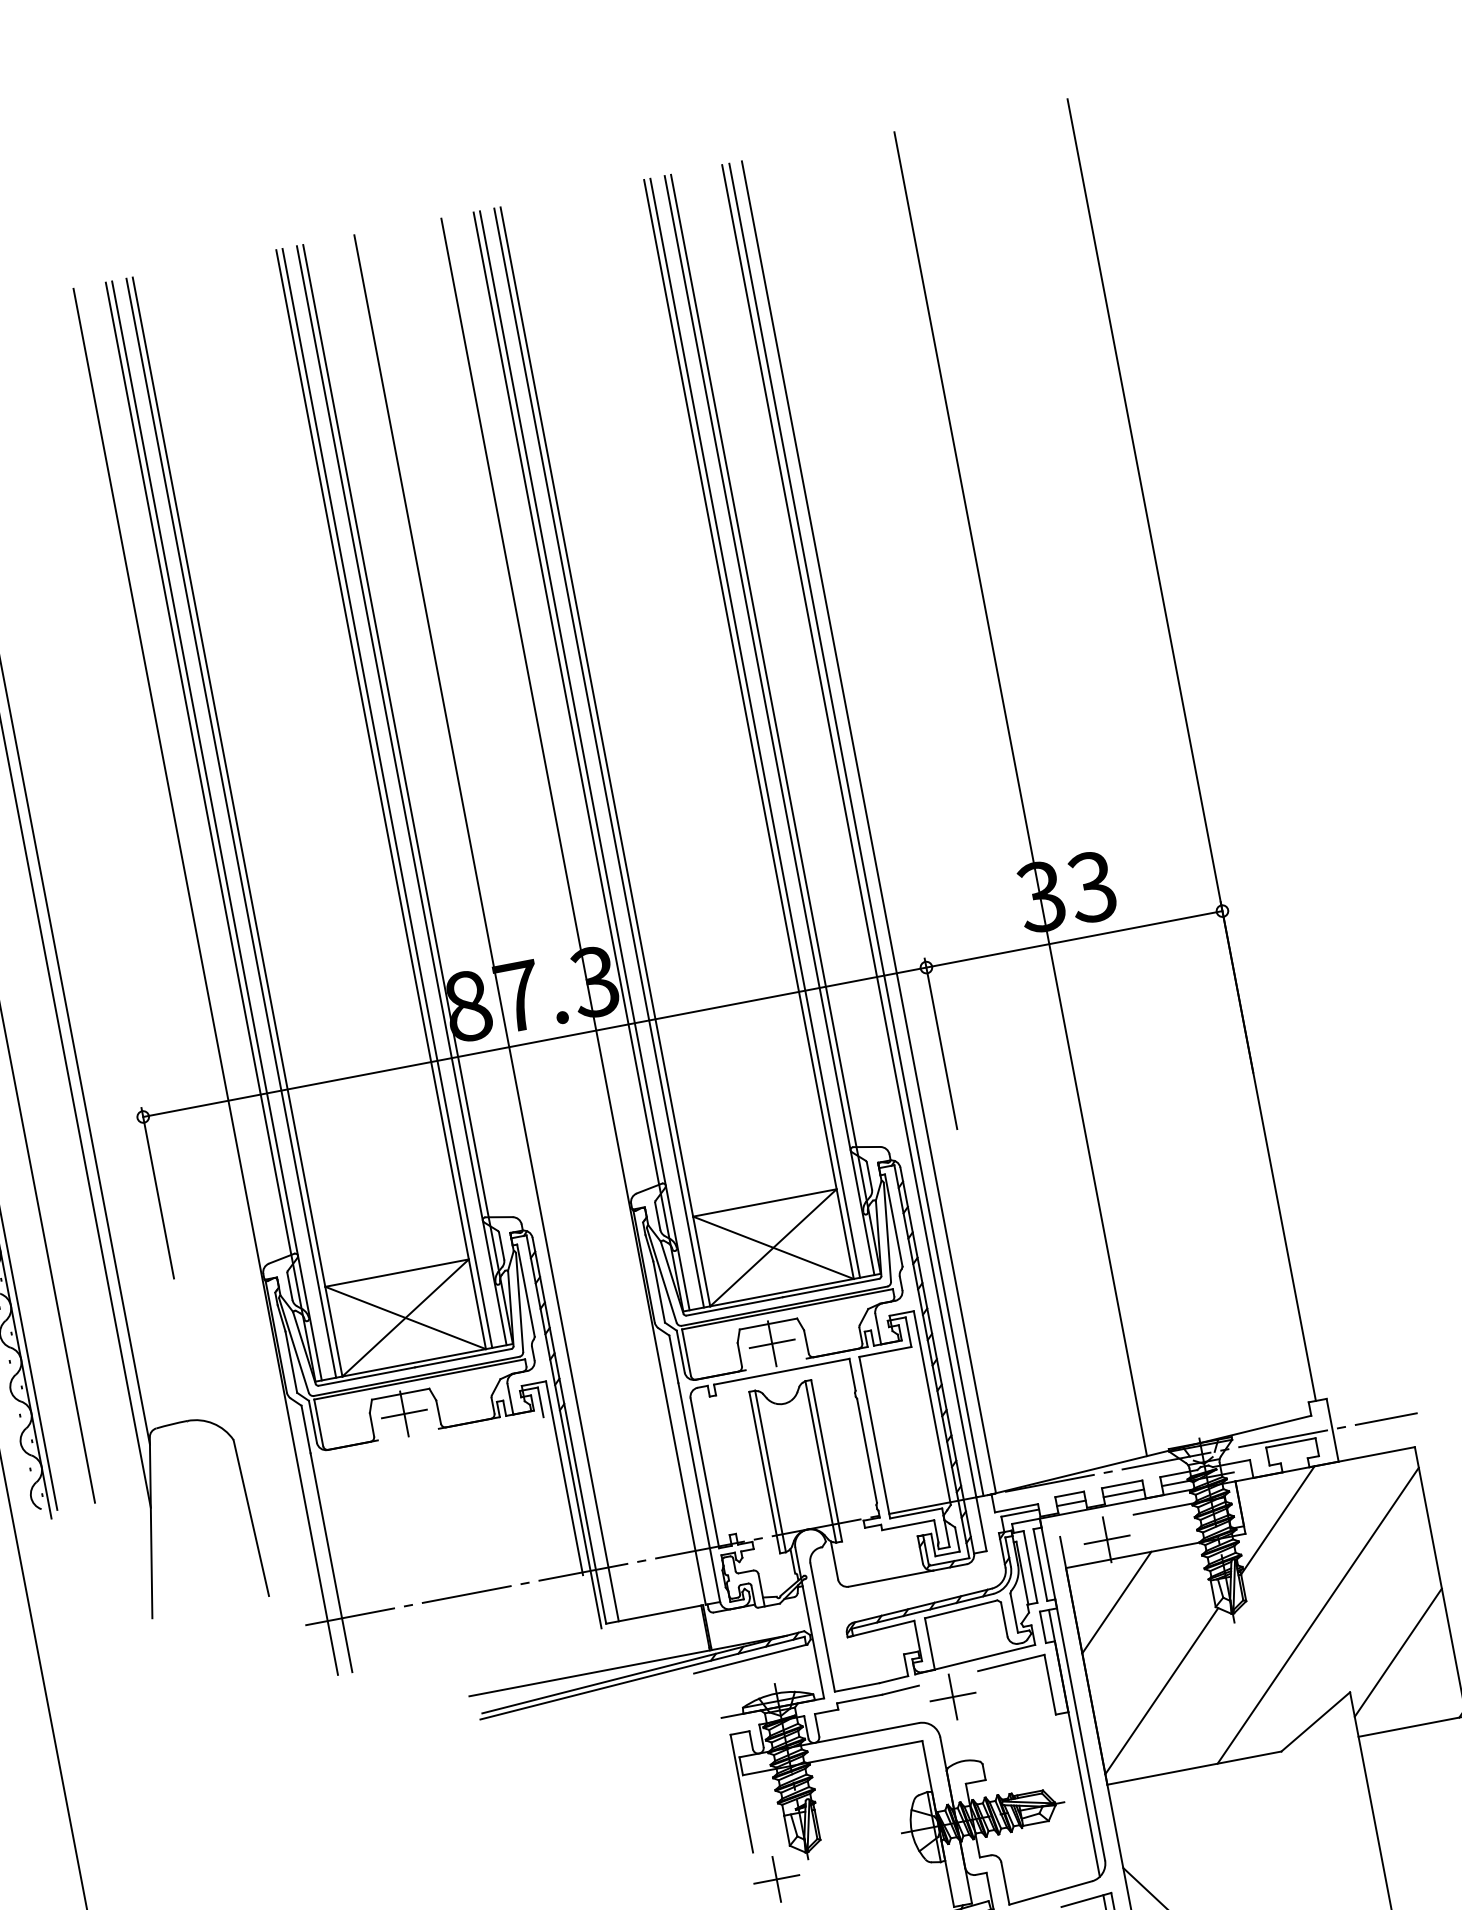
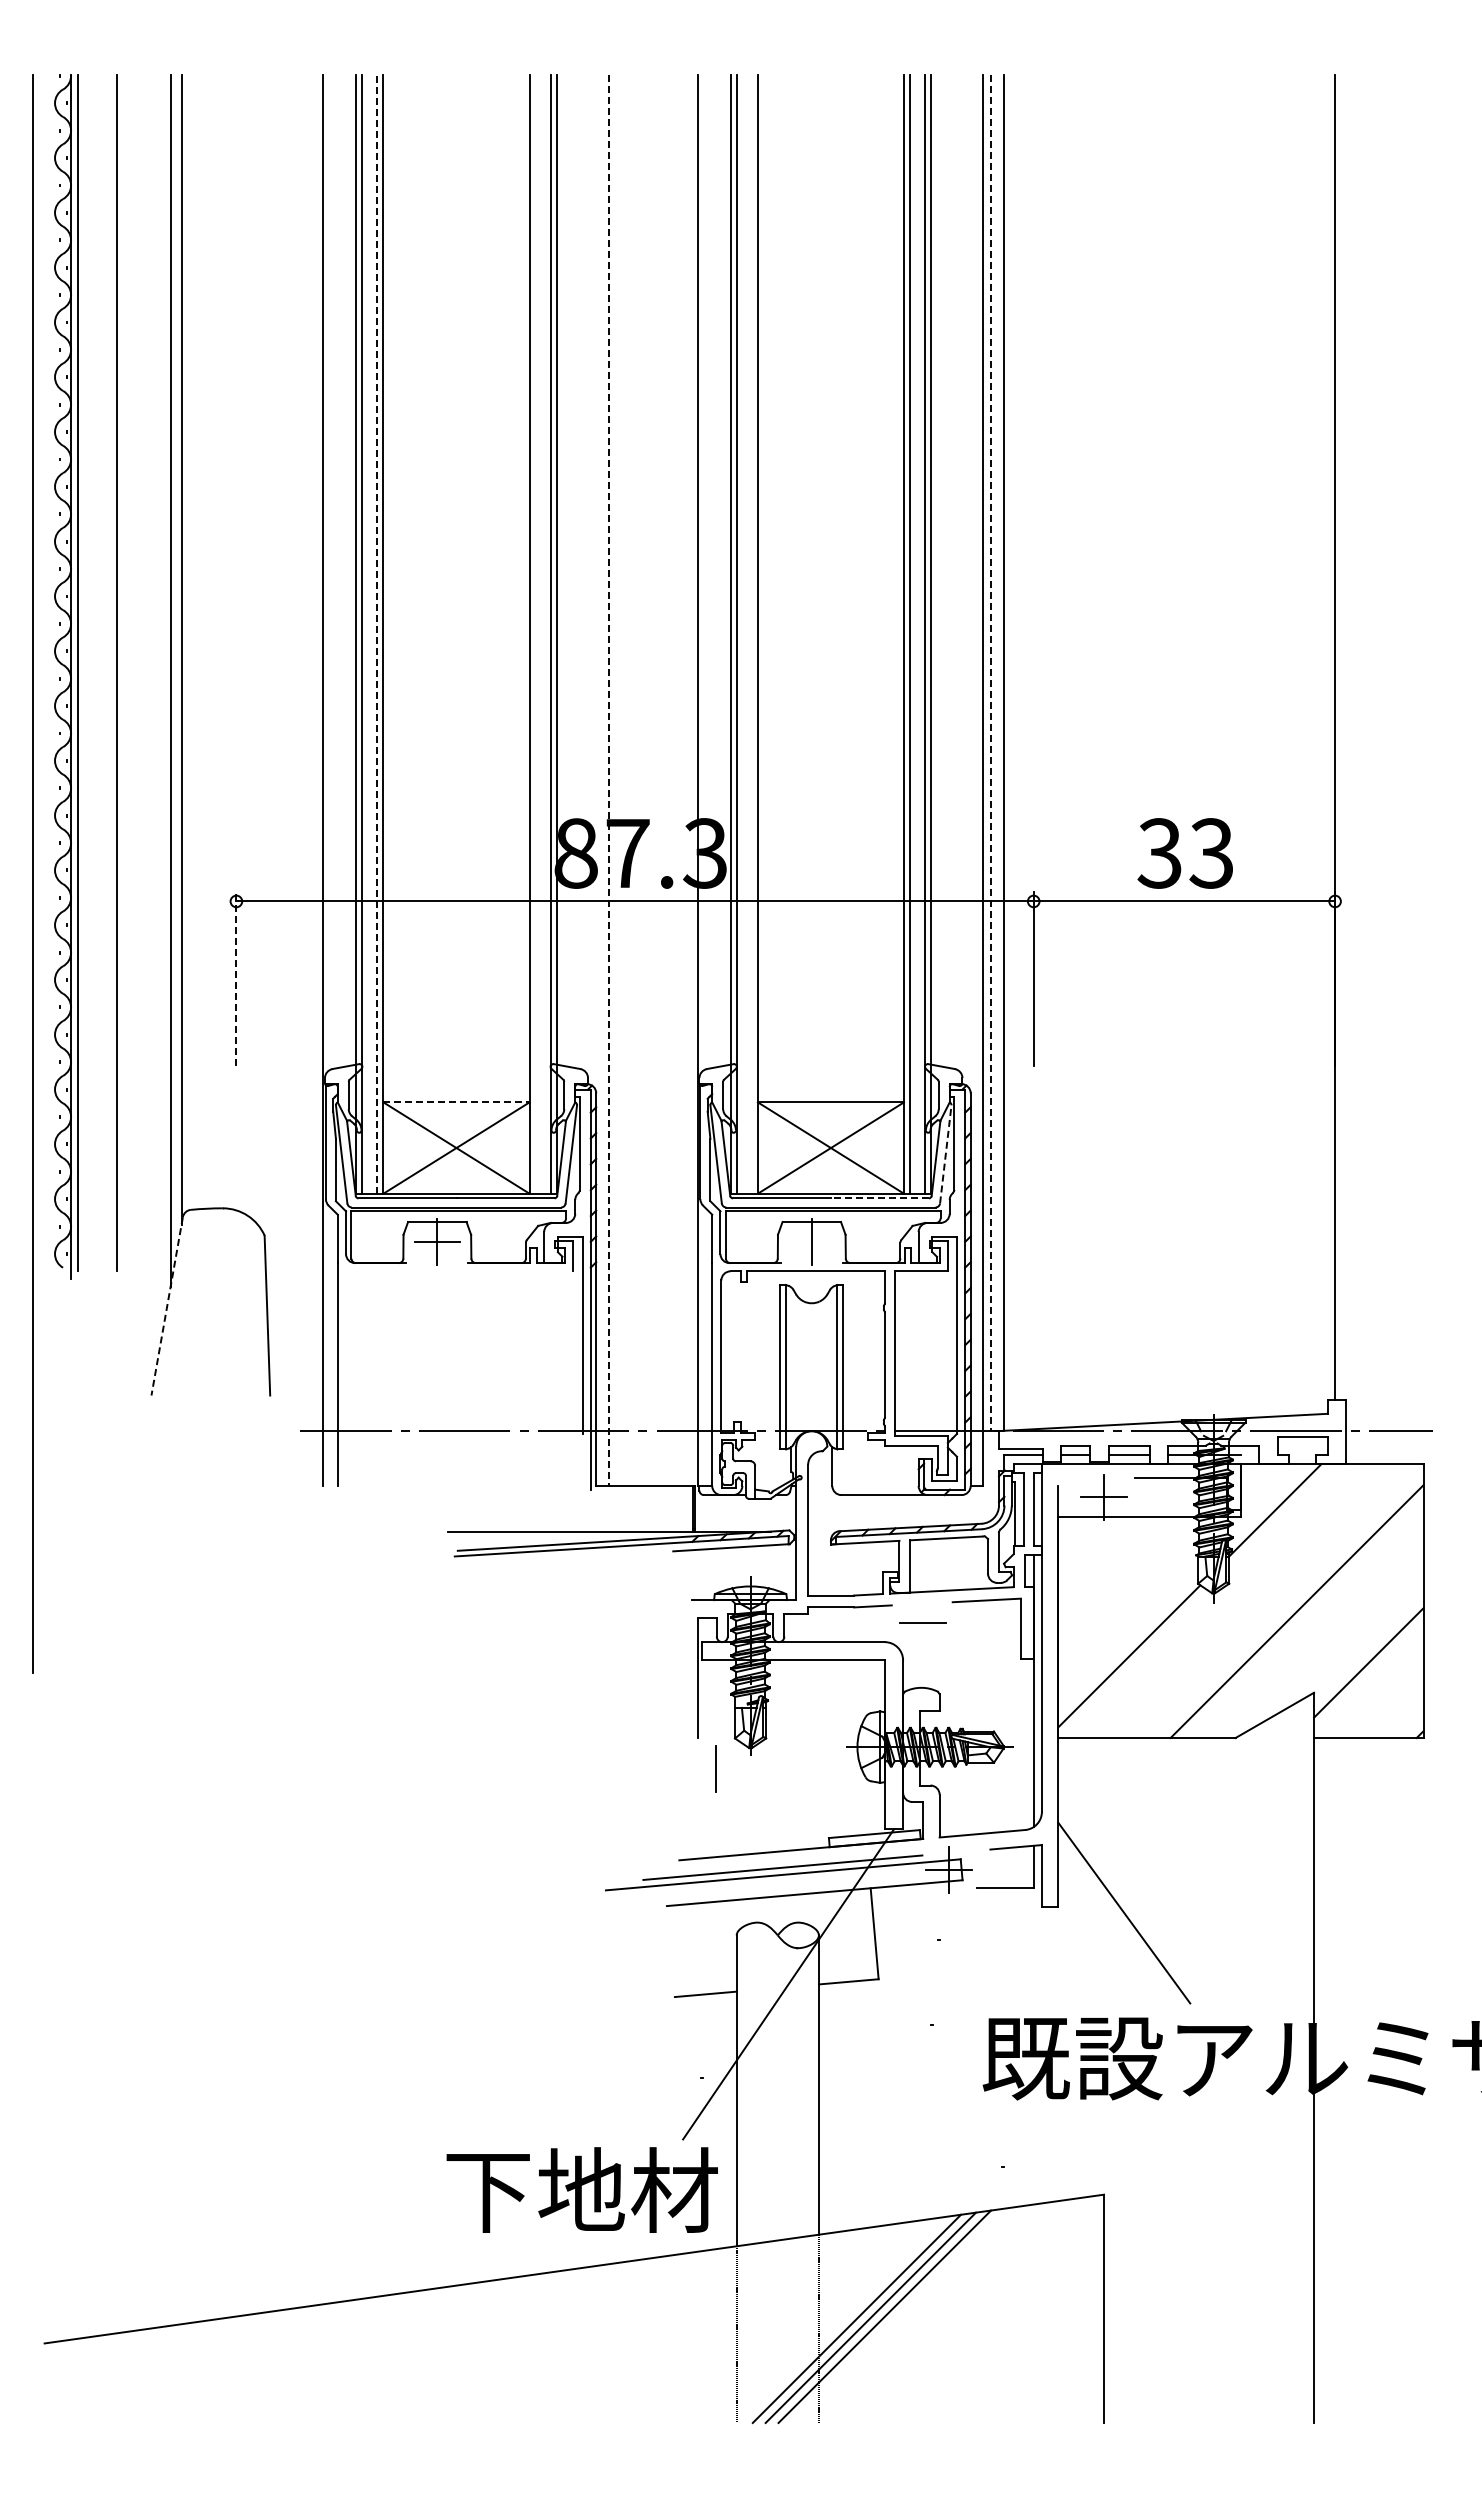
line: (598, 757) -> (751, 633), removed
line: (1020, 793) -> (1158, 748), removed
line: (386, 797) -> (535, 633), removed
line: (231, 827) -> (377, 633), solid -> dashed
line: (856, 830) -> (990, 753), solid -> dashed
line: (487, 928) -> (609, 780), solid -> dashed
line: (157, 1193) -> (236, 979), solid -> dashed
line: (886, 1231) -> (945, 1153), solid -> dashed
line: (398, 1273) -> (457, 1102), solid -> dashed
line: (830, 1288) -> (879, 1198), solid -> dashed
line: (772, 1344) -> (811, 1242), removed
line: (151, 1527) -> (167, 1306), solid -> dashed
line: (1116, 1602) -> (1101, 1560), removed
line: (953, 1696) -> (923, 1622), removed
line: (776, 1879) -> (715, 1769), removed

